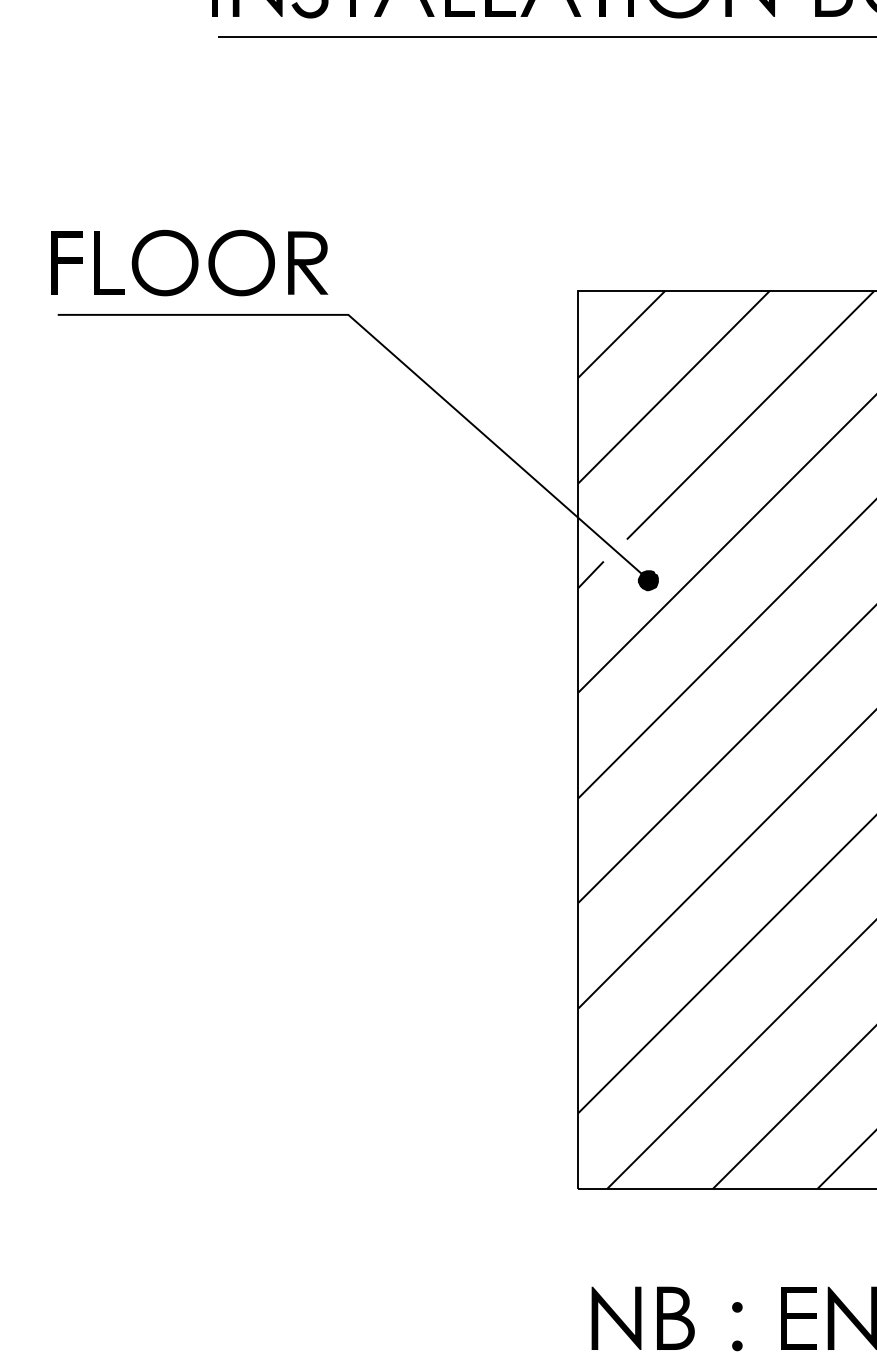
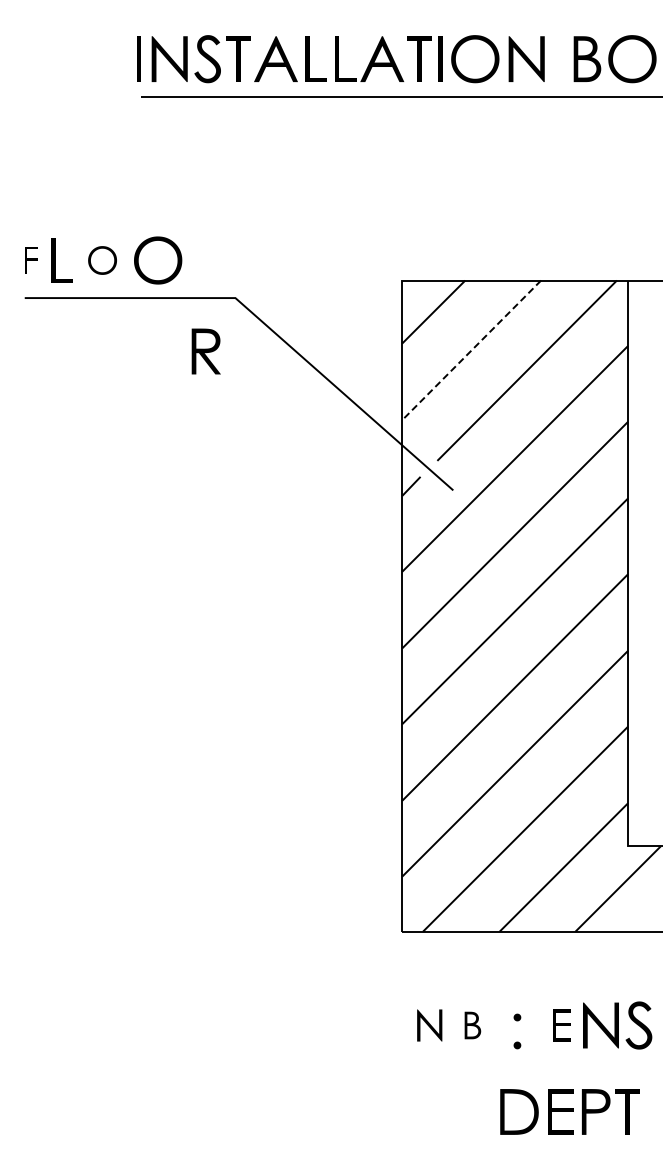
part: (67, 263) -> (31, 260), size x0.6
part: (164, 263) -> (102, 260), size x0.6
part: (307, 263) -> (205, 351), moved
line: (674, 387) -> (471, 350), solid -> dashed
fill: (647, 580) -> (452, 490), removed
part: (616, 1318) -> (429, 1025), size x0.7
part: (675, 1318) -> (472, 1025), size x0.6
part: (798, 1318) -> (561, 1025), size x0.7

